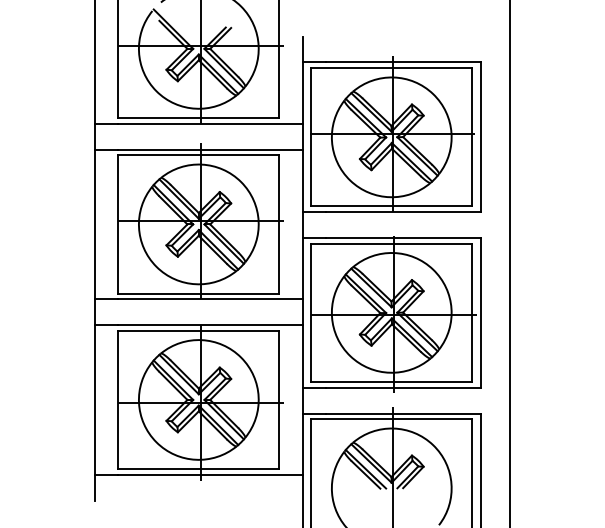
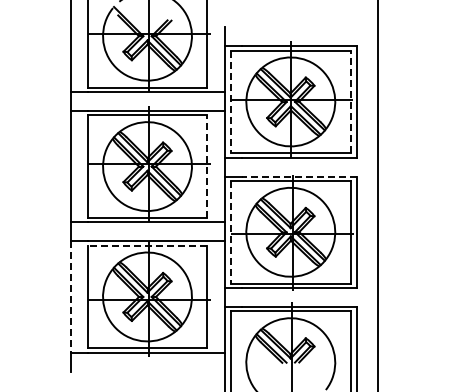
line: (472, 136) -> (350, 101), solid -> dashed
line: (310, 138) -> (230, 102), solid -> dashed
line: (279, 224) -> (207, 166), solid -> dashed
line: (403, 237) -> (299, 176), solid -> dashed
line: (310, 313) -> (230, 232), solid -> dashed
line: (198, 330) -> (147, 245), solid -> dashed
line: (95, 399) -> (70, 296), solid -> dashed

